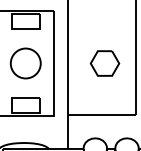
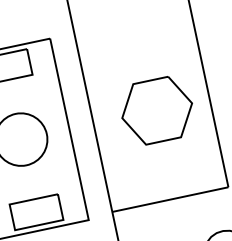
part: (104, 63) -> (156, 110), size x1.43

